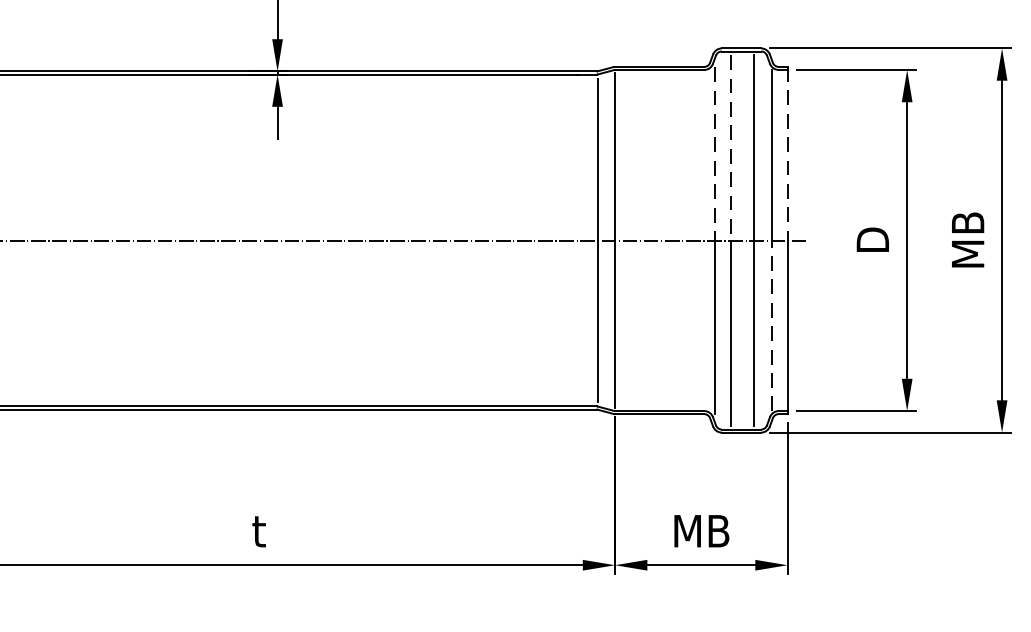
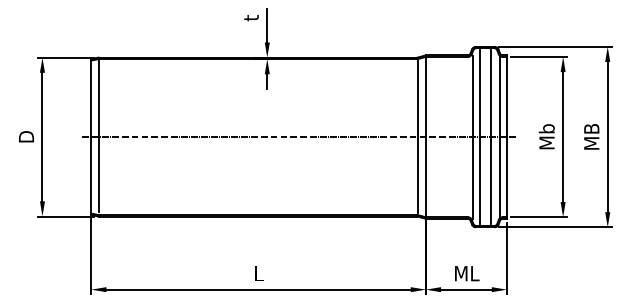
line: (731, 147) -> (480, 93), dashed -> solid
line: (714, 154) -> (472, 96), dashed -> solid
line: (786, 154) -> (506, 96), dashed -> solid
text: (871, 239) -> (546, 136), D -> Mb
line: (771, 324) -> (499, 176), dashed -> solid
text: (260, 530) -> (259, 273), t -> L
text: (701, 530) -> (466, 273), MB -> ML

